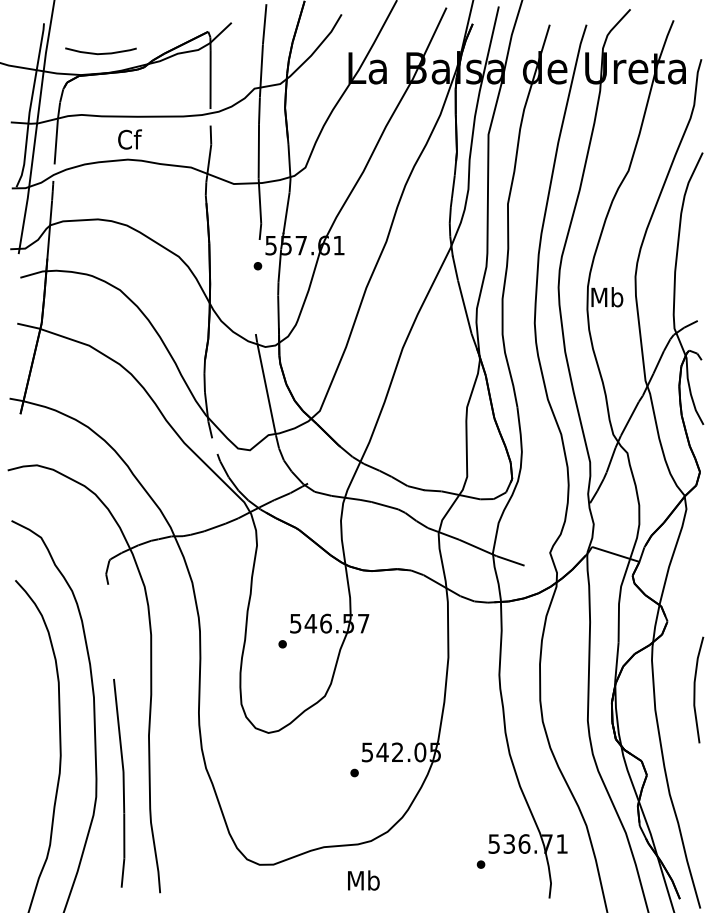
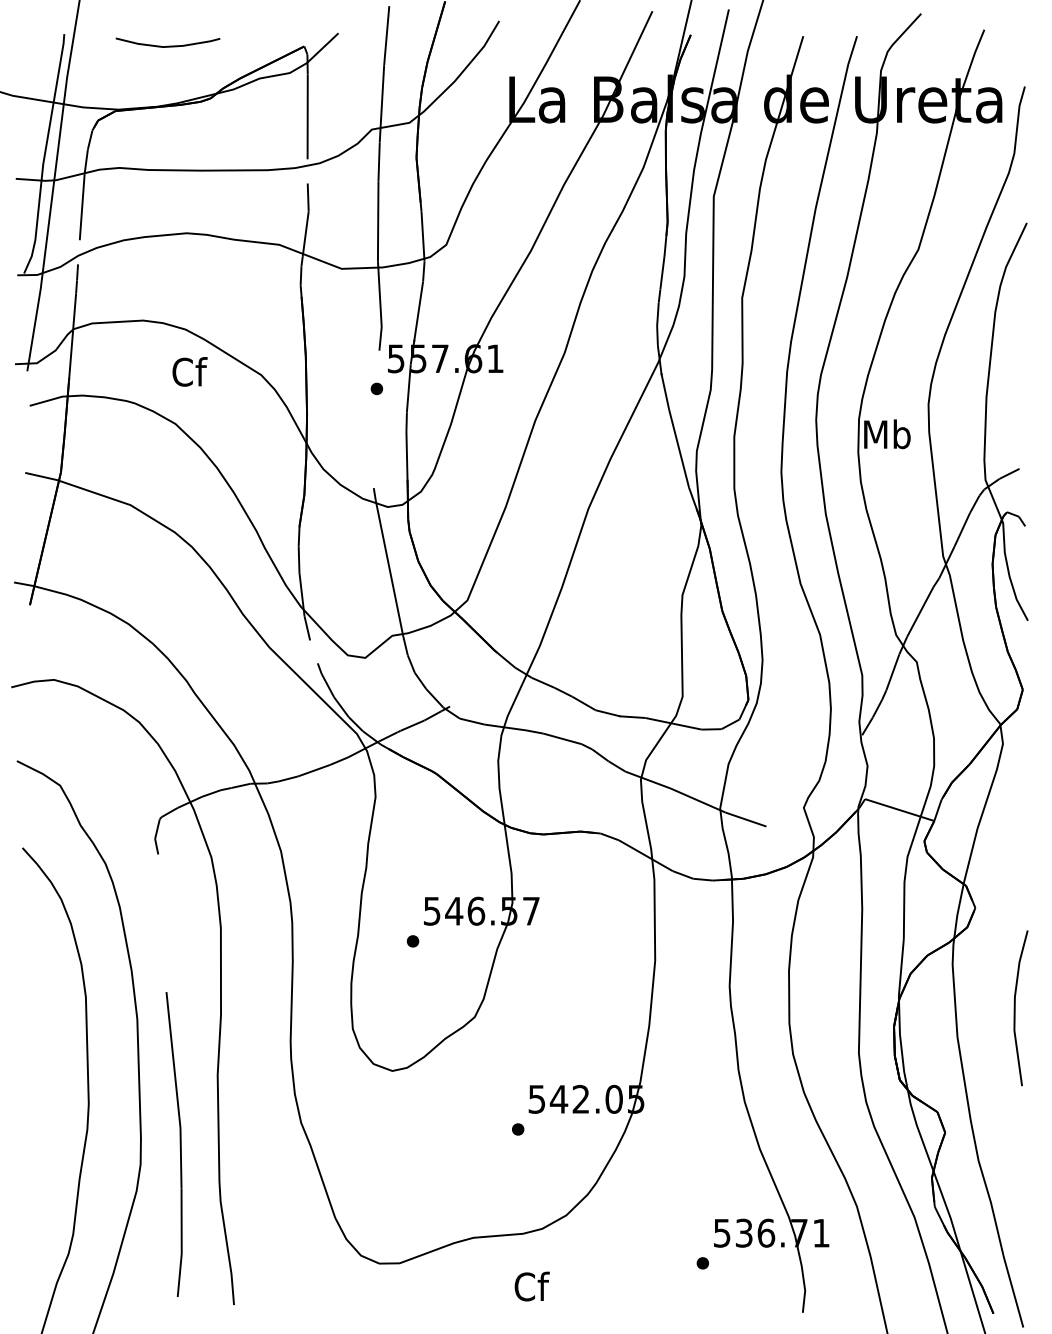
curve: (100, 53) -> (167, 46), moved
text: (129, 139) -> (189, 371), moved
text: (363, 880) -> (531, 1286), Mb -> Cf

